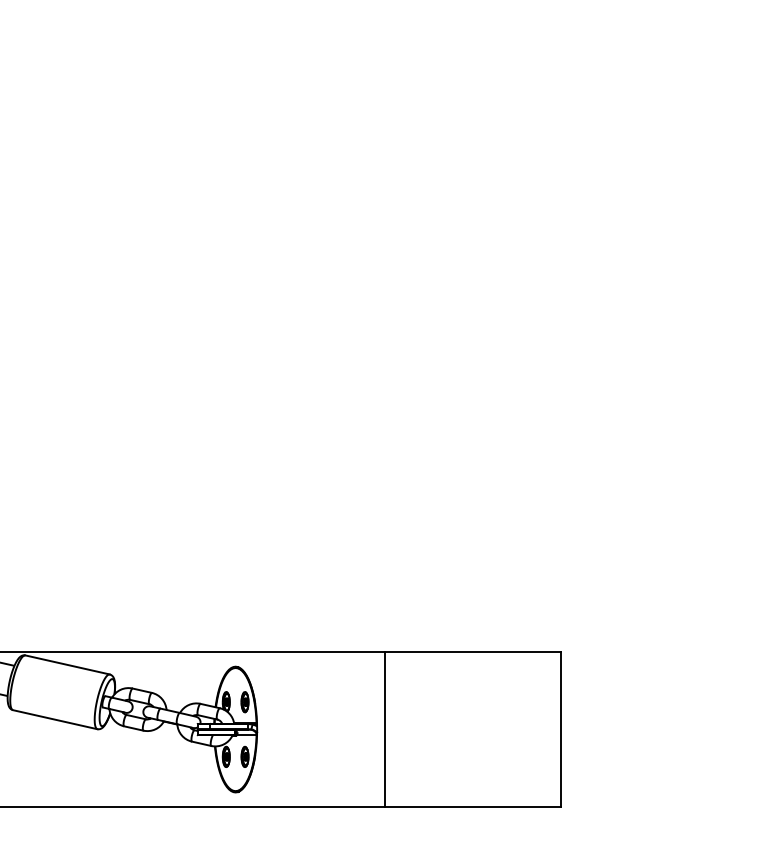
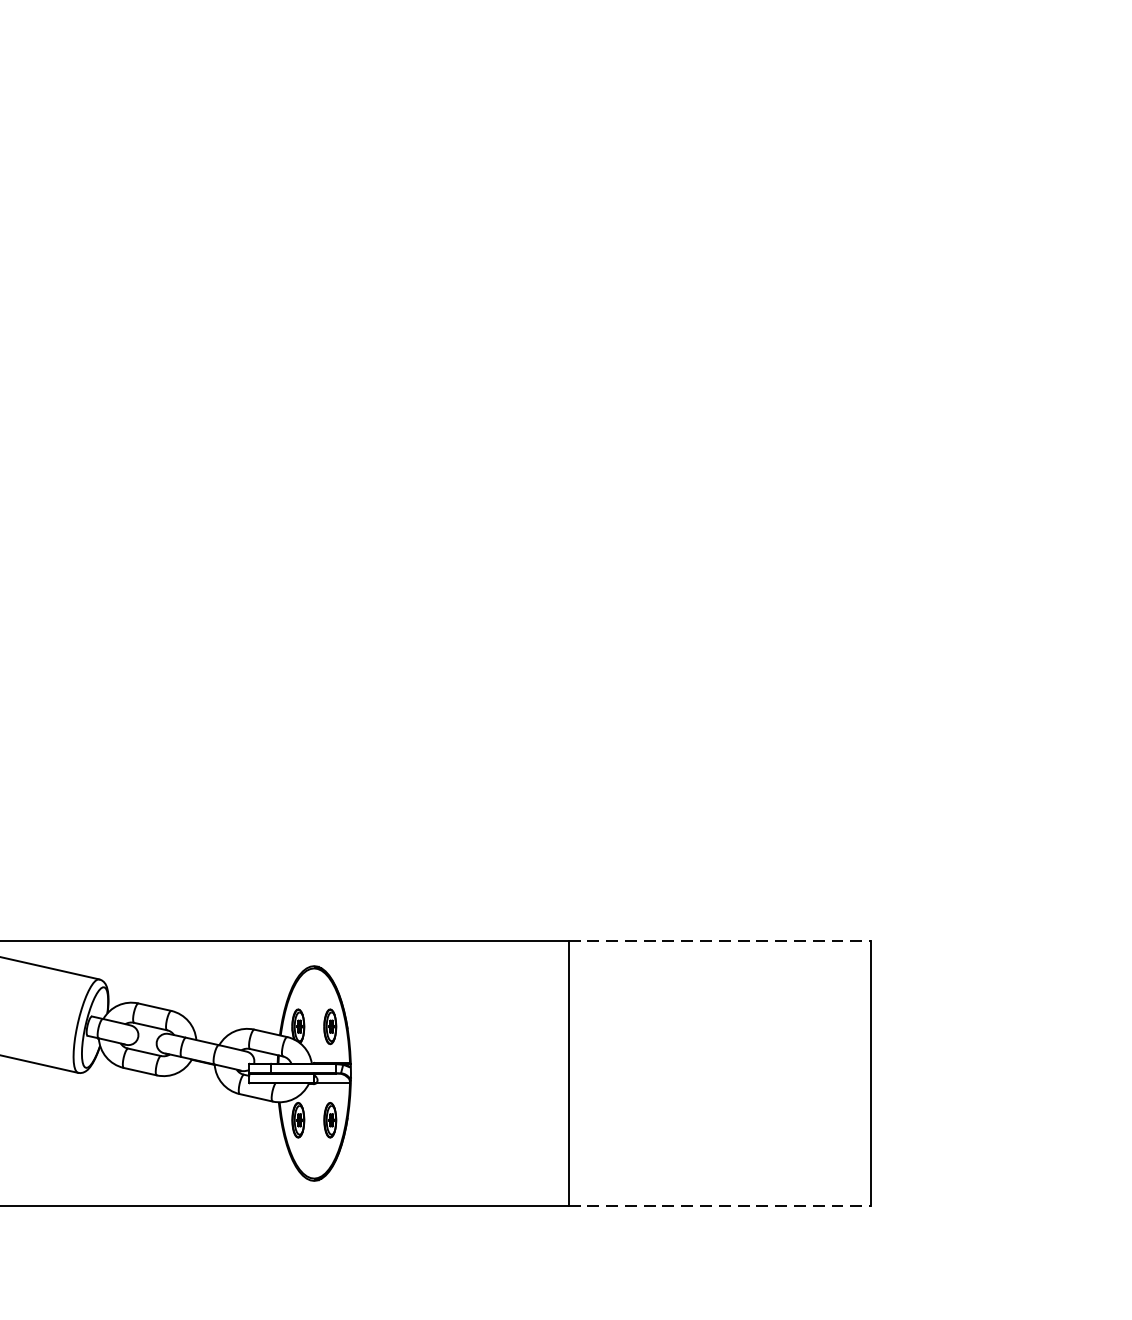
line: (473, 652) -> (720, 941), solid -> dashed
line: (473, 807) -> (720, 1206), solid -> dashed

